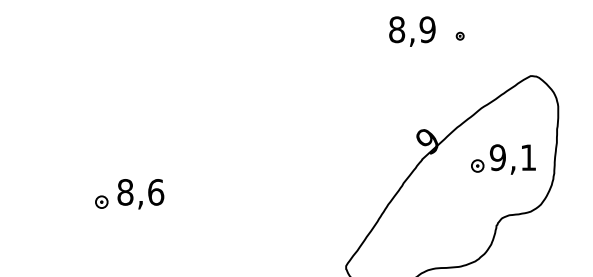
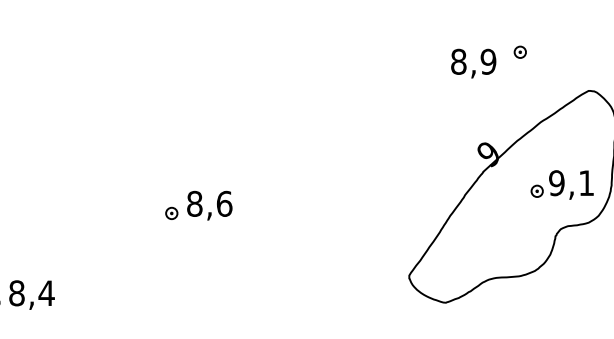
text: (412, 31) -> (473, 63), moved
part: (459, 35) -> (519, 51), size x1.67
part: (502, 159) -> (561, 184), moved

